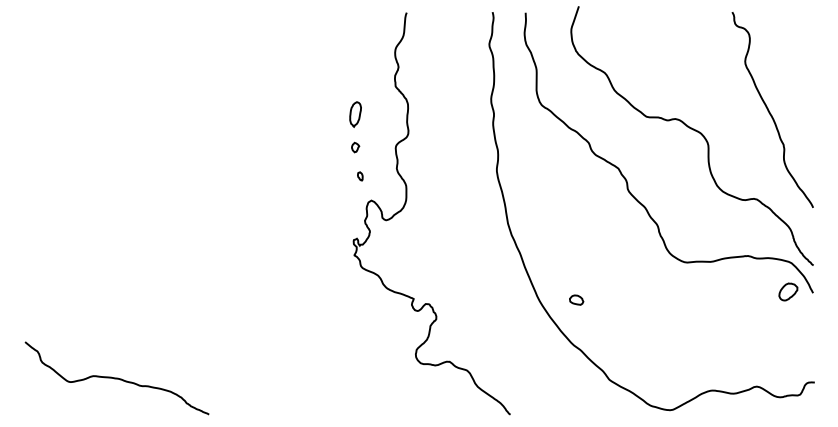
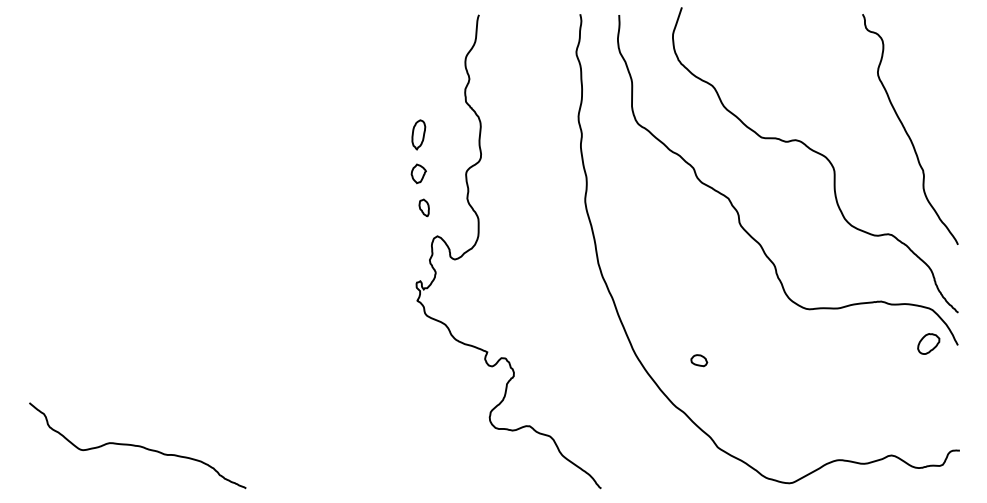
part: (355, 147) -> (418, 173), size x1.67
part: (360, 176) -> (424, 207), size x1.67
part: (576, 299) -> (699, 359), moved

